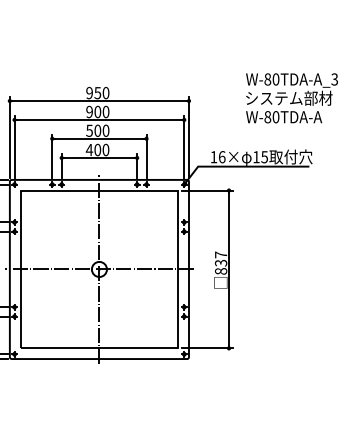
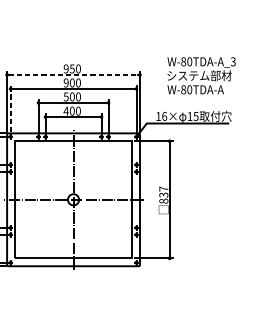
text: (291, 98) -> (201, 75), moved
line: (99, 101) -> (73, 75), solid -> dashed
line: (14, 146) -> (10, 108), solid -> dashed

